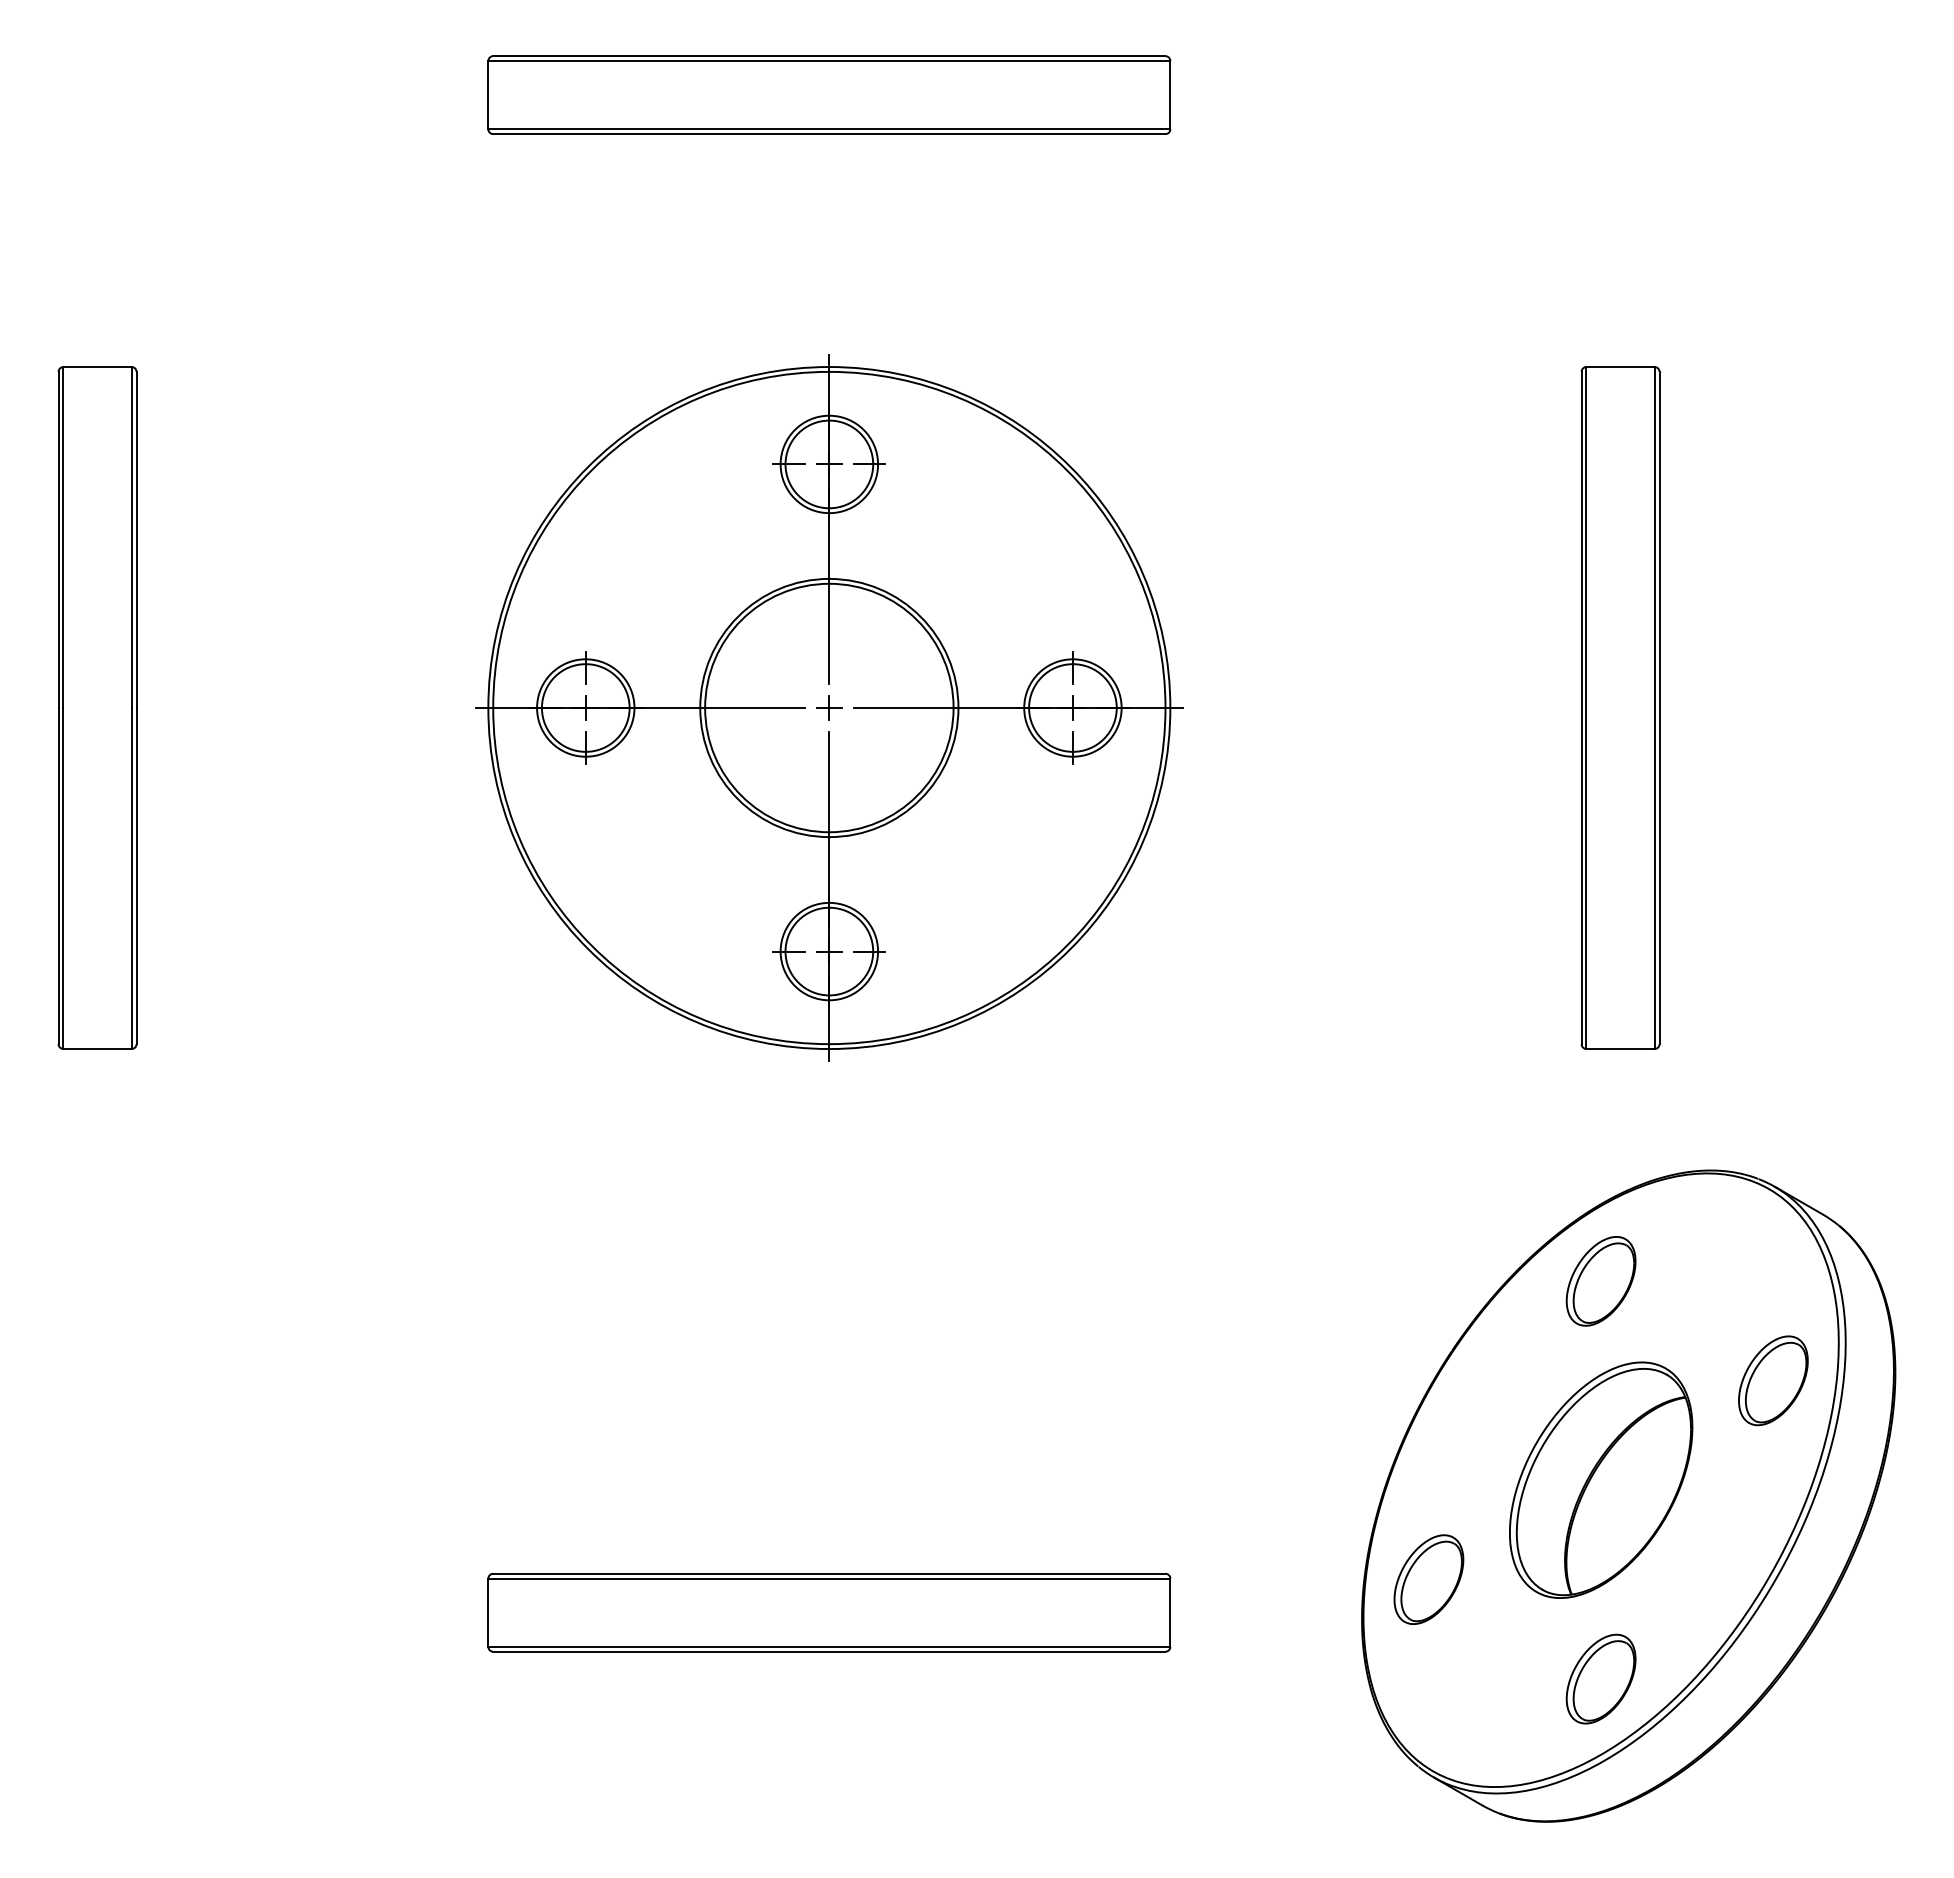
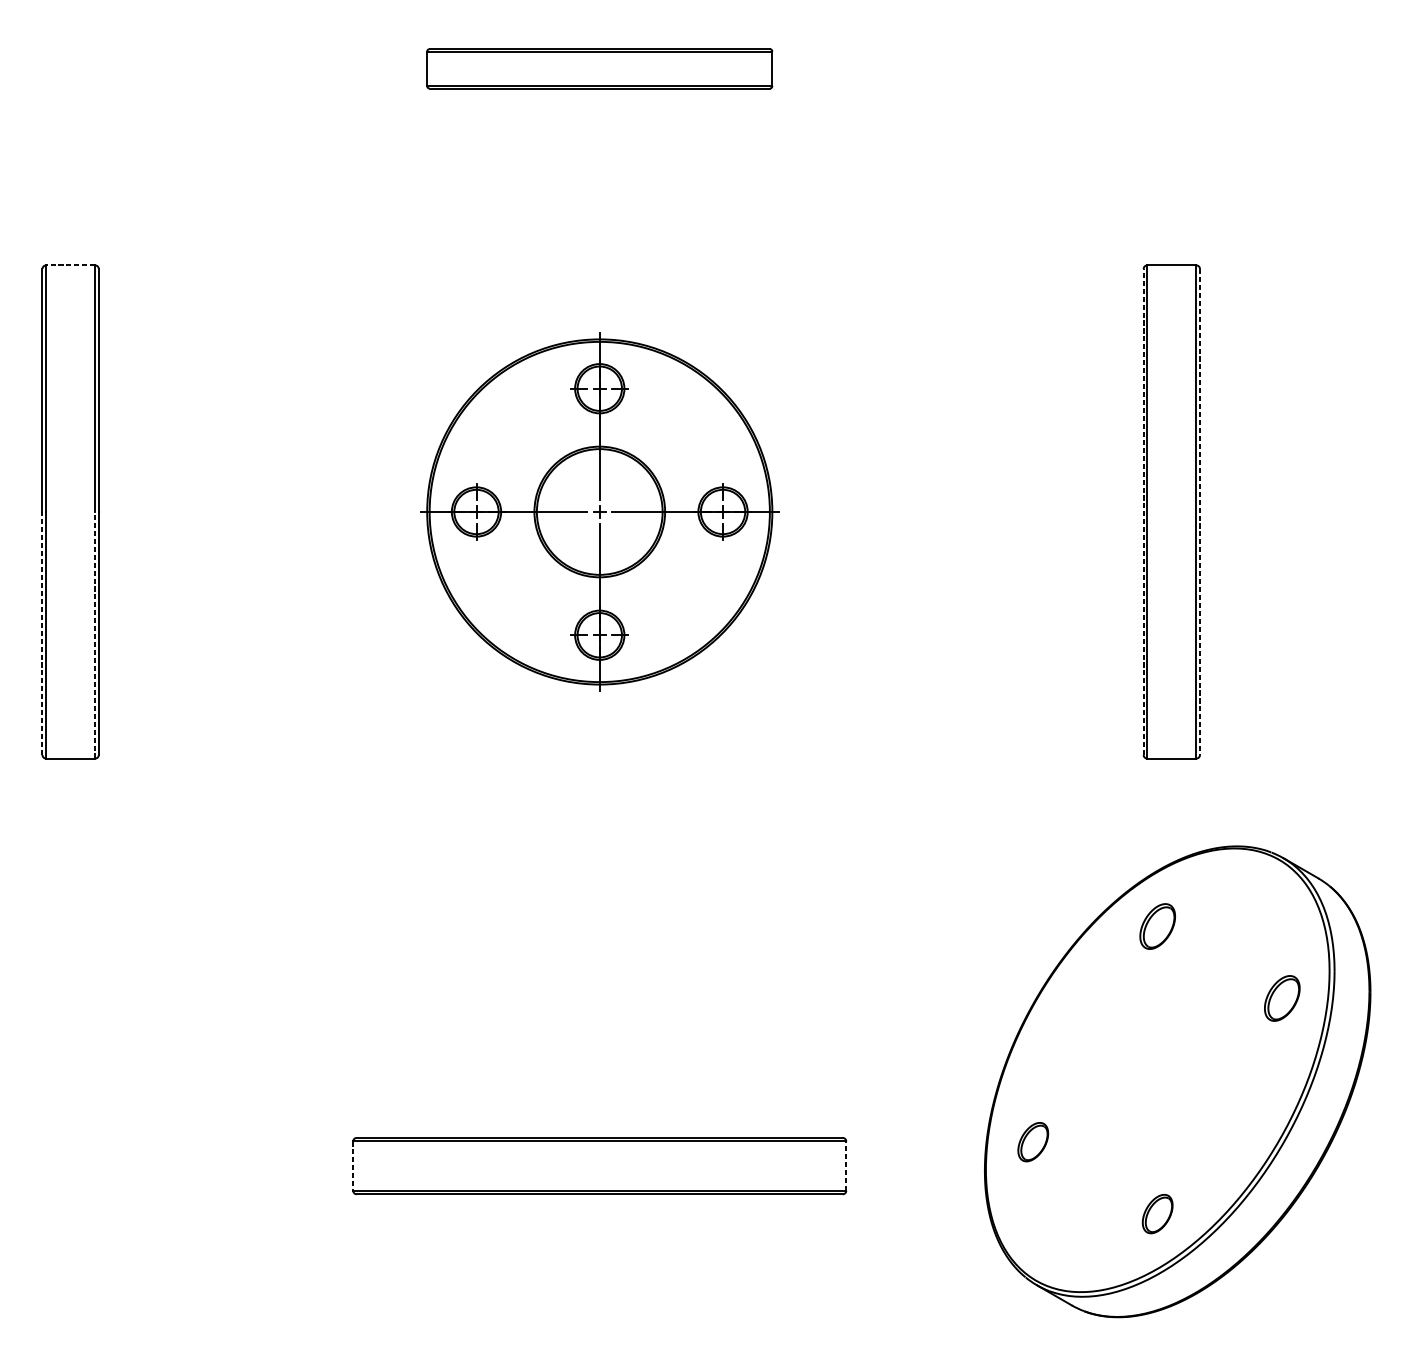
part: (829, 94) -> (599, 68), size x0.7
line: (97, 367) -> (70, 265), solid -> dashed
part: (829, 707) -> (599, 511), size x0.7
line: (1581, 707) -> (1143, 511), solid -> dashed
line: (1659, 708) -> (1199, 512), solid -> dashed
line: (58, 875) -> (42, 633), solid -> dashed
line: (131, 878) -> (95, 635), solid -> dashed
part: (1600, 1281) -> (1157, 926), size x0.7
part: (1773, 1380) -> (1282, 998), size x0.7
part: (1601, 1479) -> (1158, 1069), removed
part: (1428, 1579) -> (1032, 1142), size x0.6
line: (1170, 1612) -> (846, 1165), solid -> dashed
line: (488, 1613) -> (353, 1166), solid -> dashed
part: (1600, 1678) -> (1157, 1213), size x0.6

